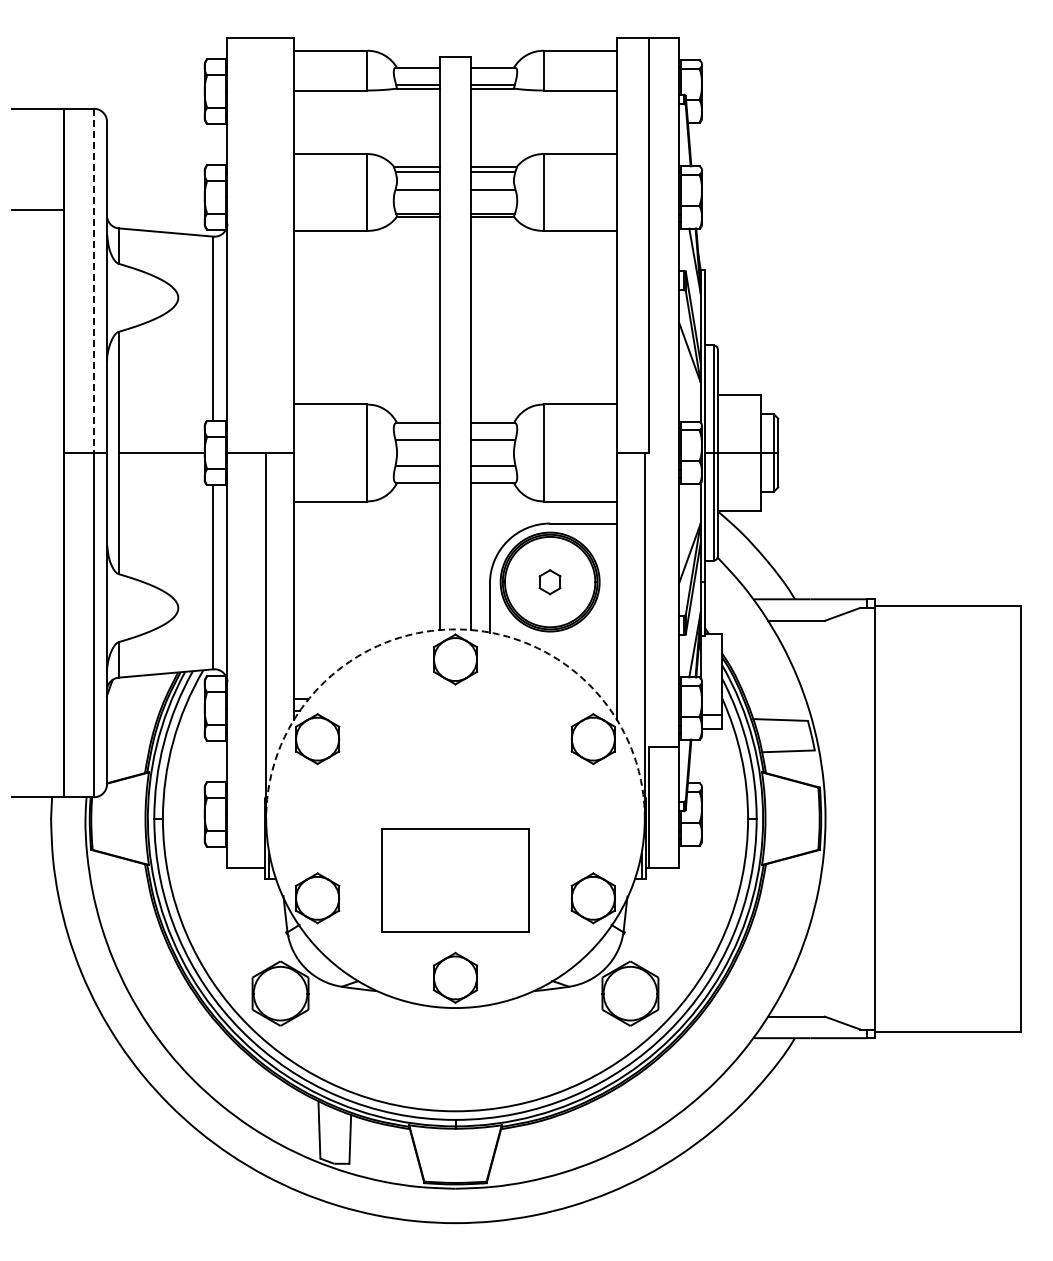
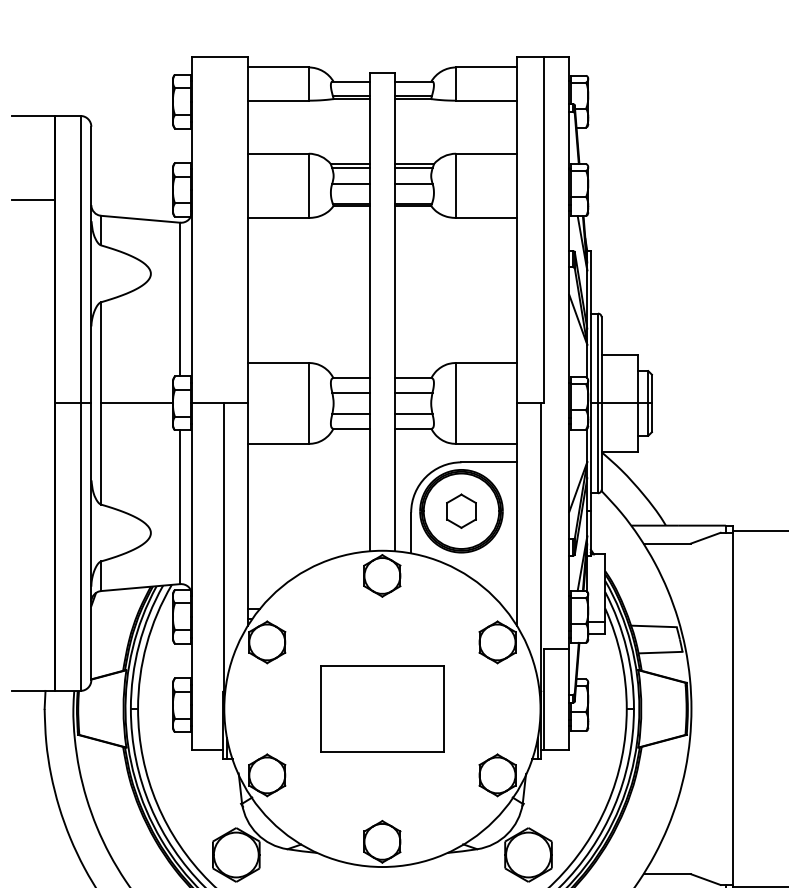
line: (94, 281) -> (80, 260), dashed -> solid
part: (549, 582) -> (460, 511), size x1.67
arc: (455, 629) -> (382, 550), dashed -> solid
part: (455, 880) -> (382, 708), moved

